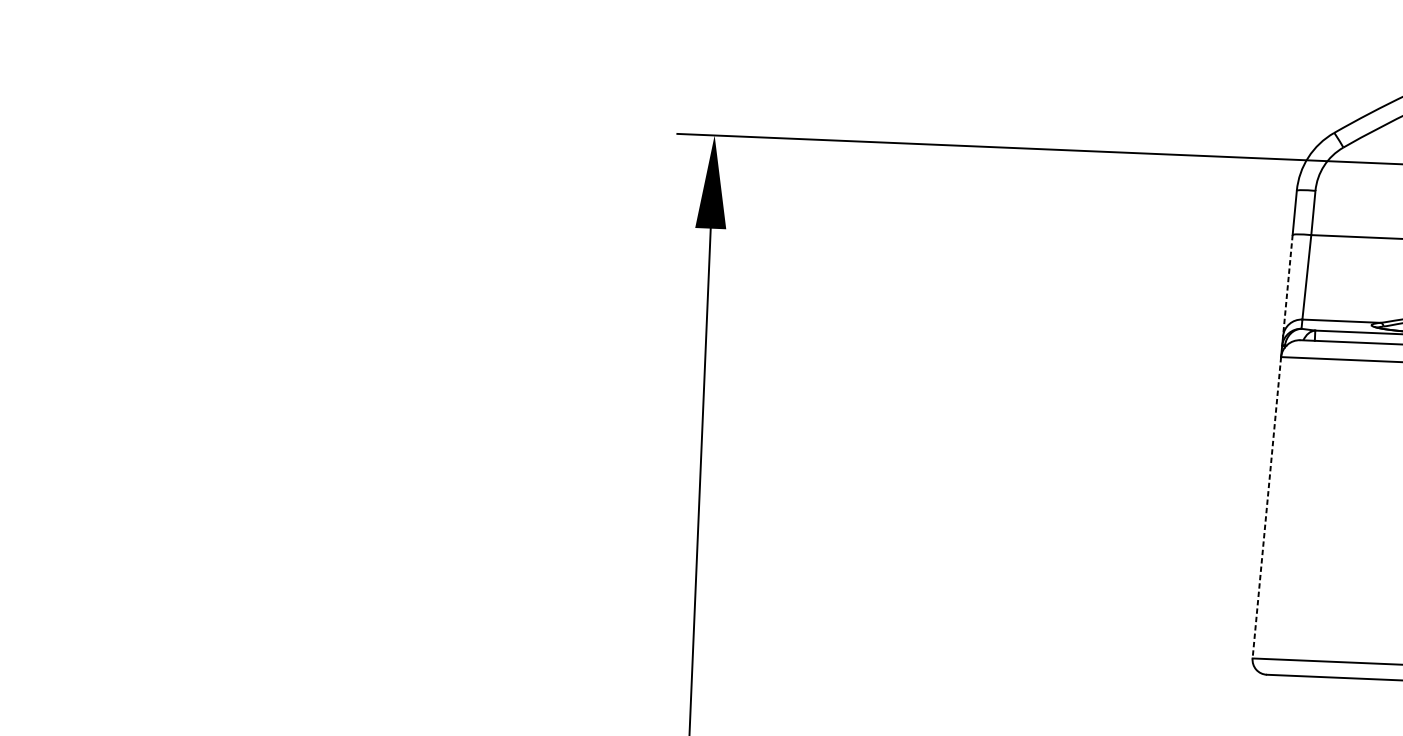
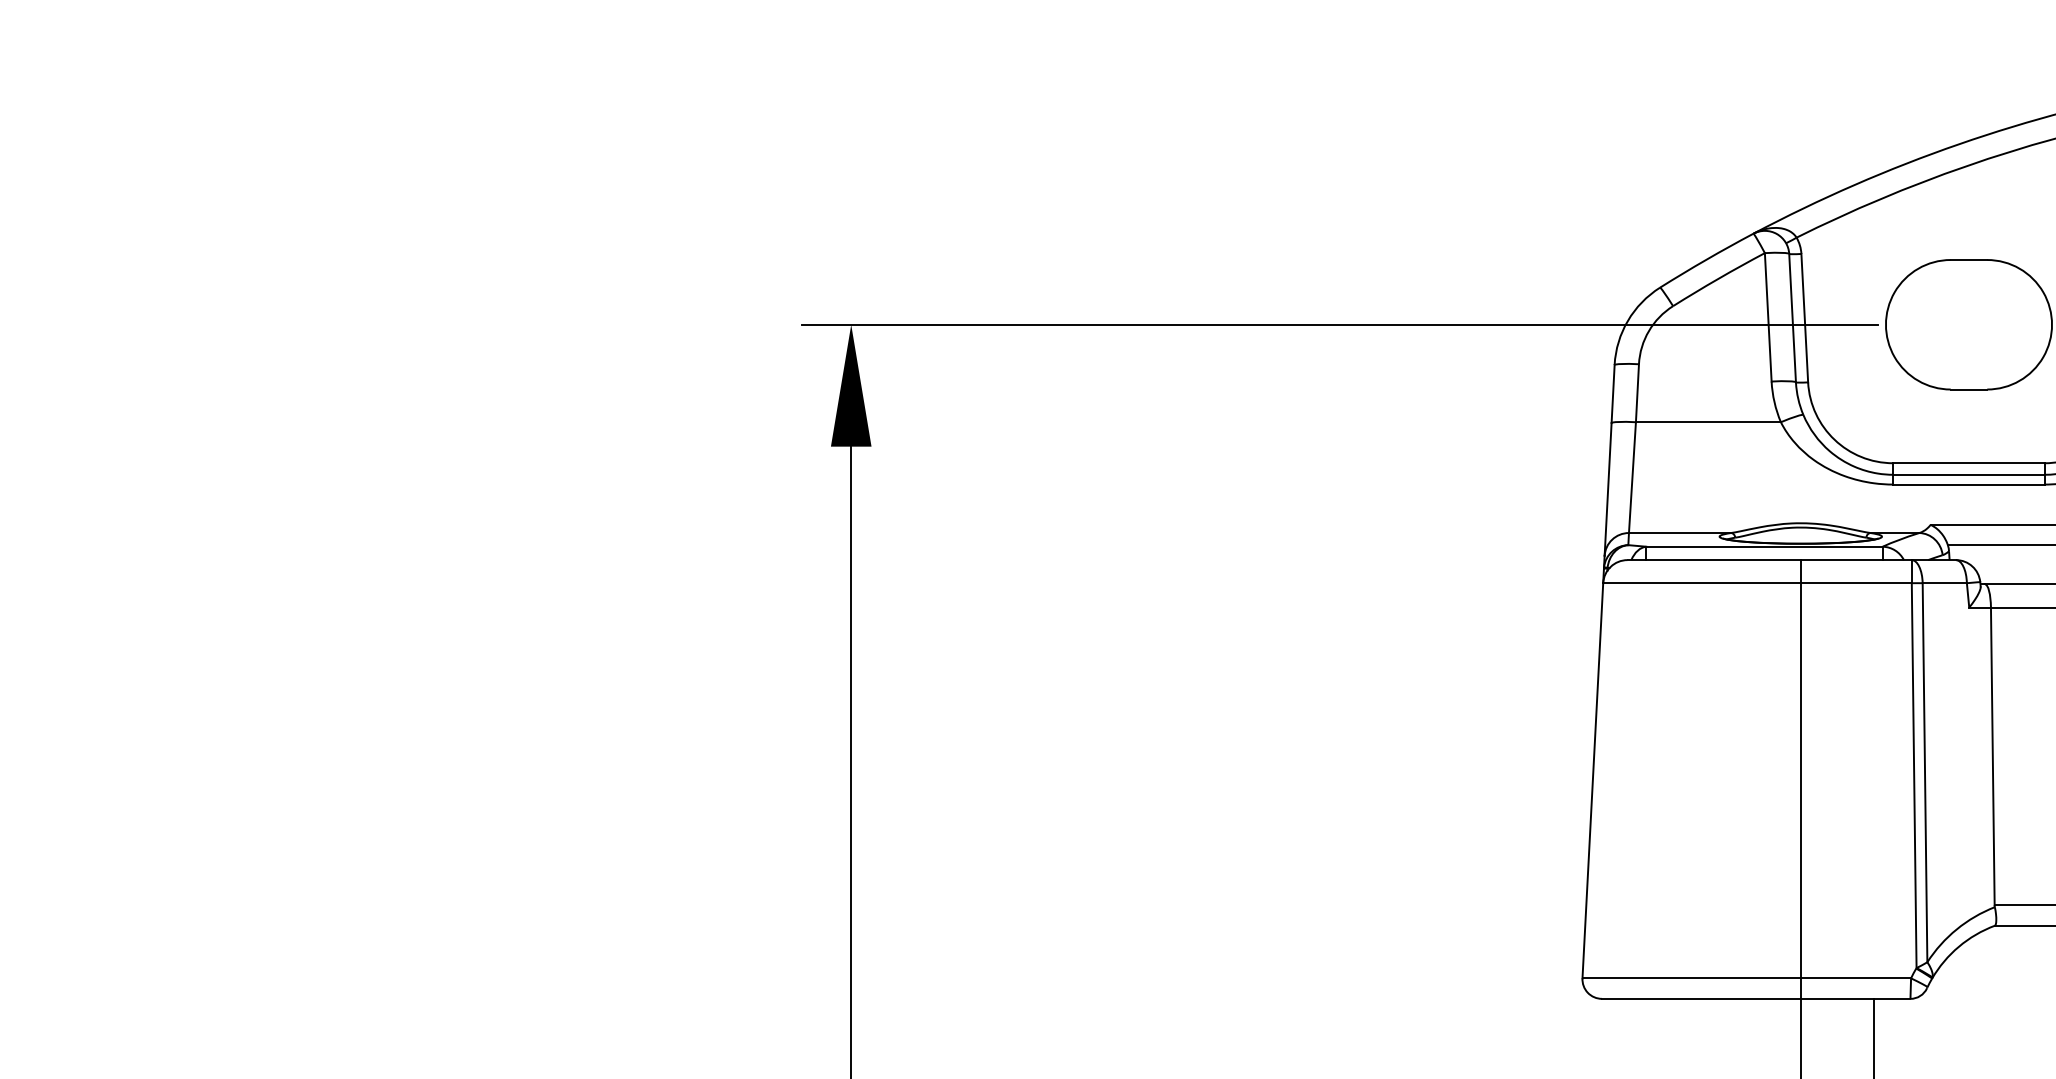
line: (1288, 285) -> (1608, 489), dashed -> solid
line: (1266, 507) -> (1592, 780), dashed -> solid

